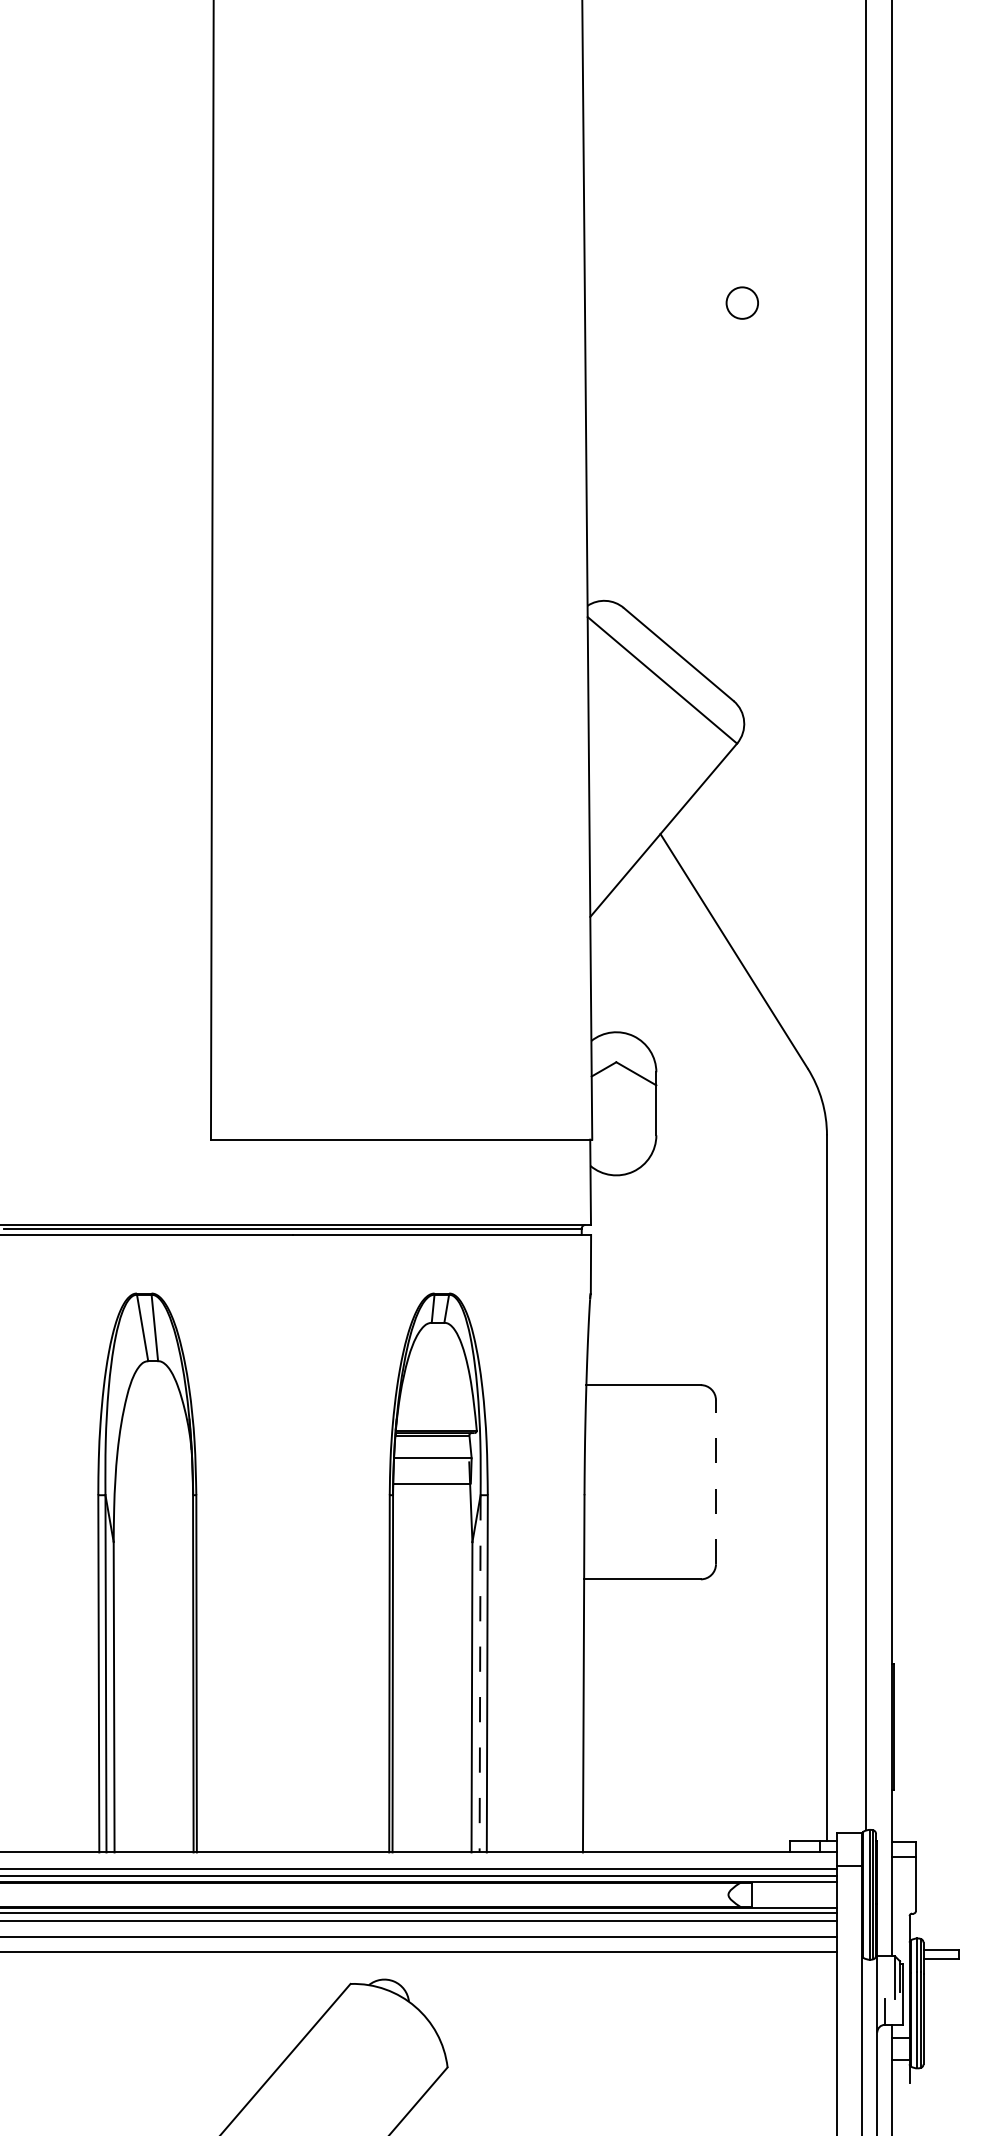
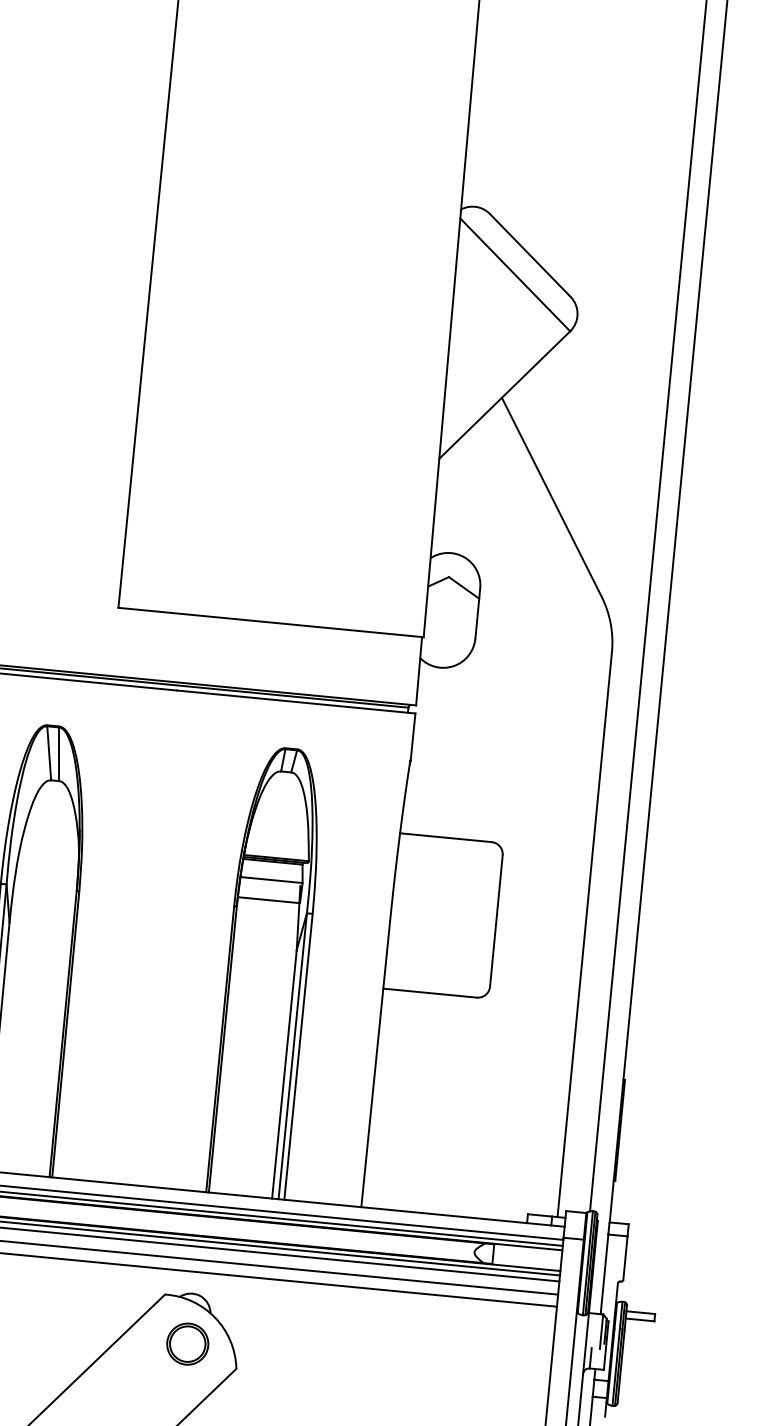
line: (716, 1482) -> (496, 921), dashed -> solid
line: (480, 1673) -> (293, 1056), dashed -> solid
part: (384, 2042) -> (187, 1344), added

